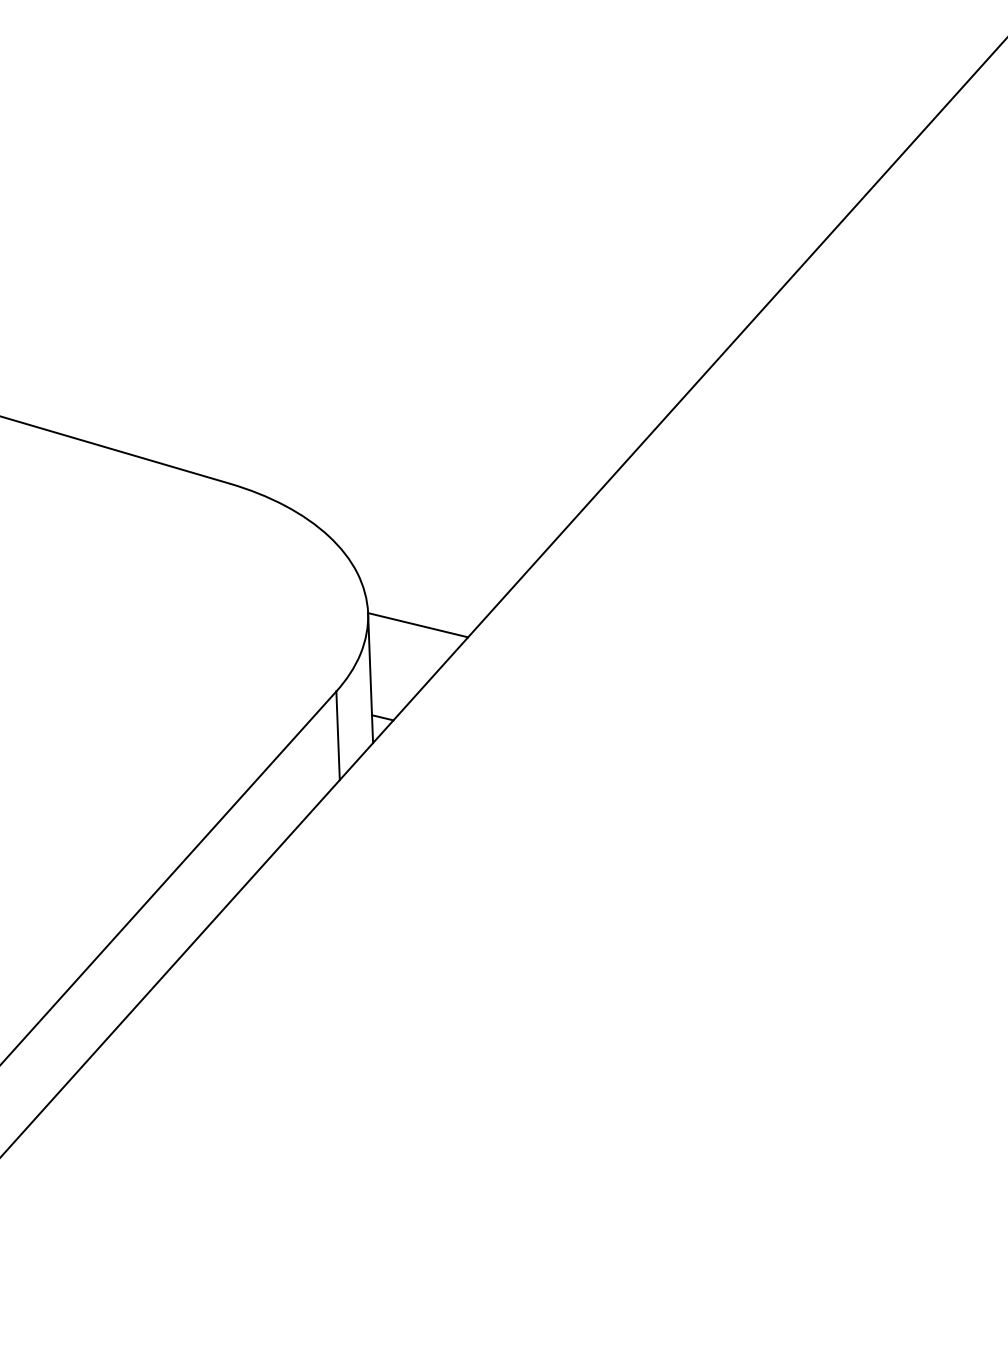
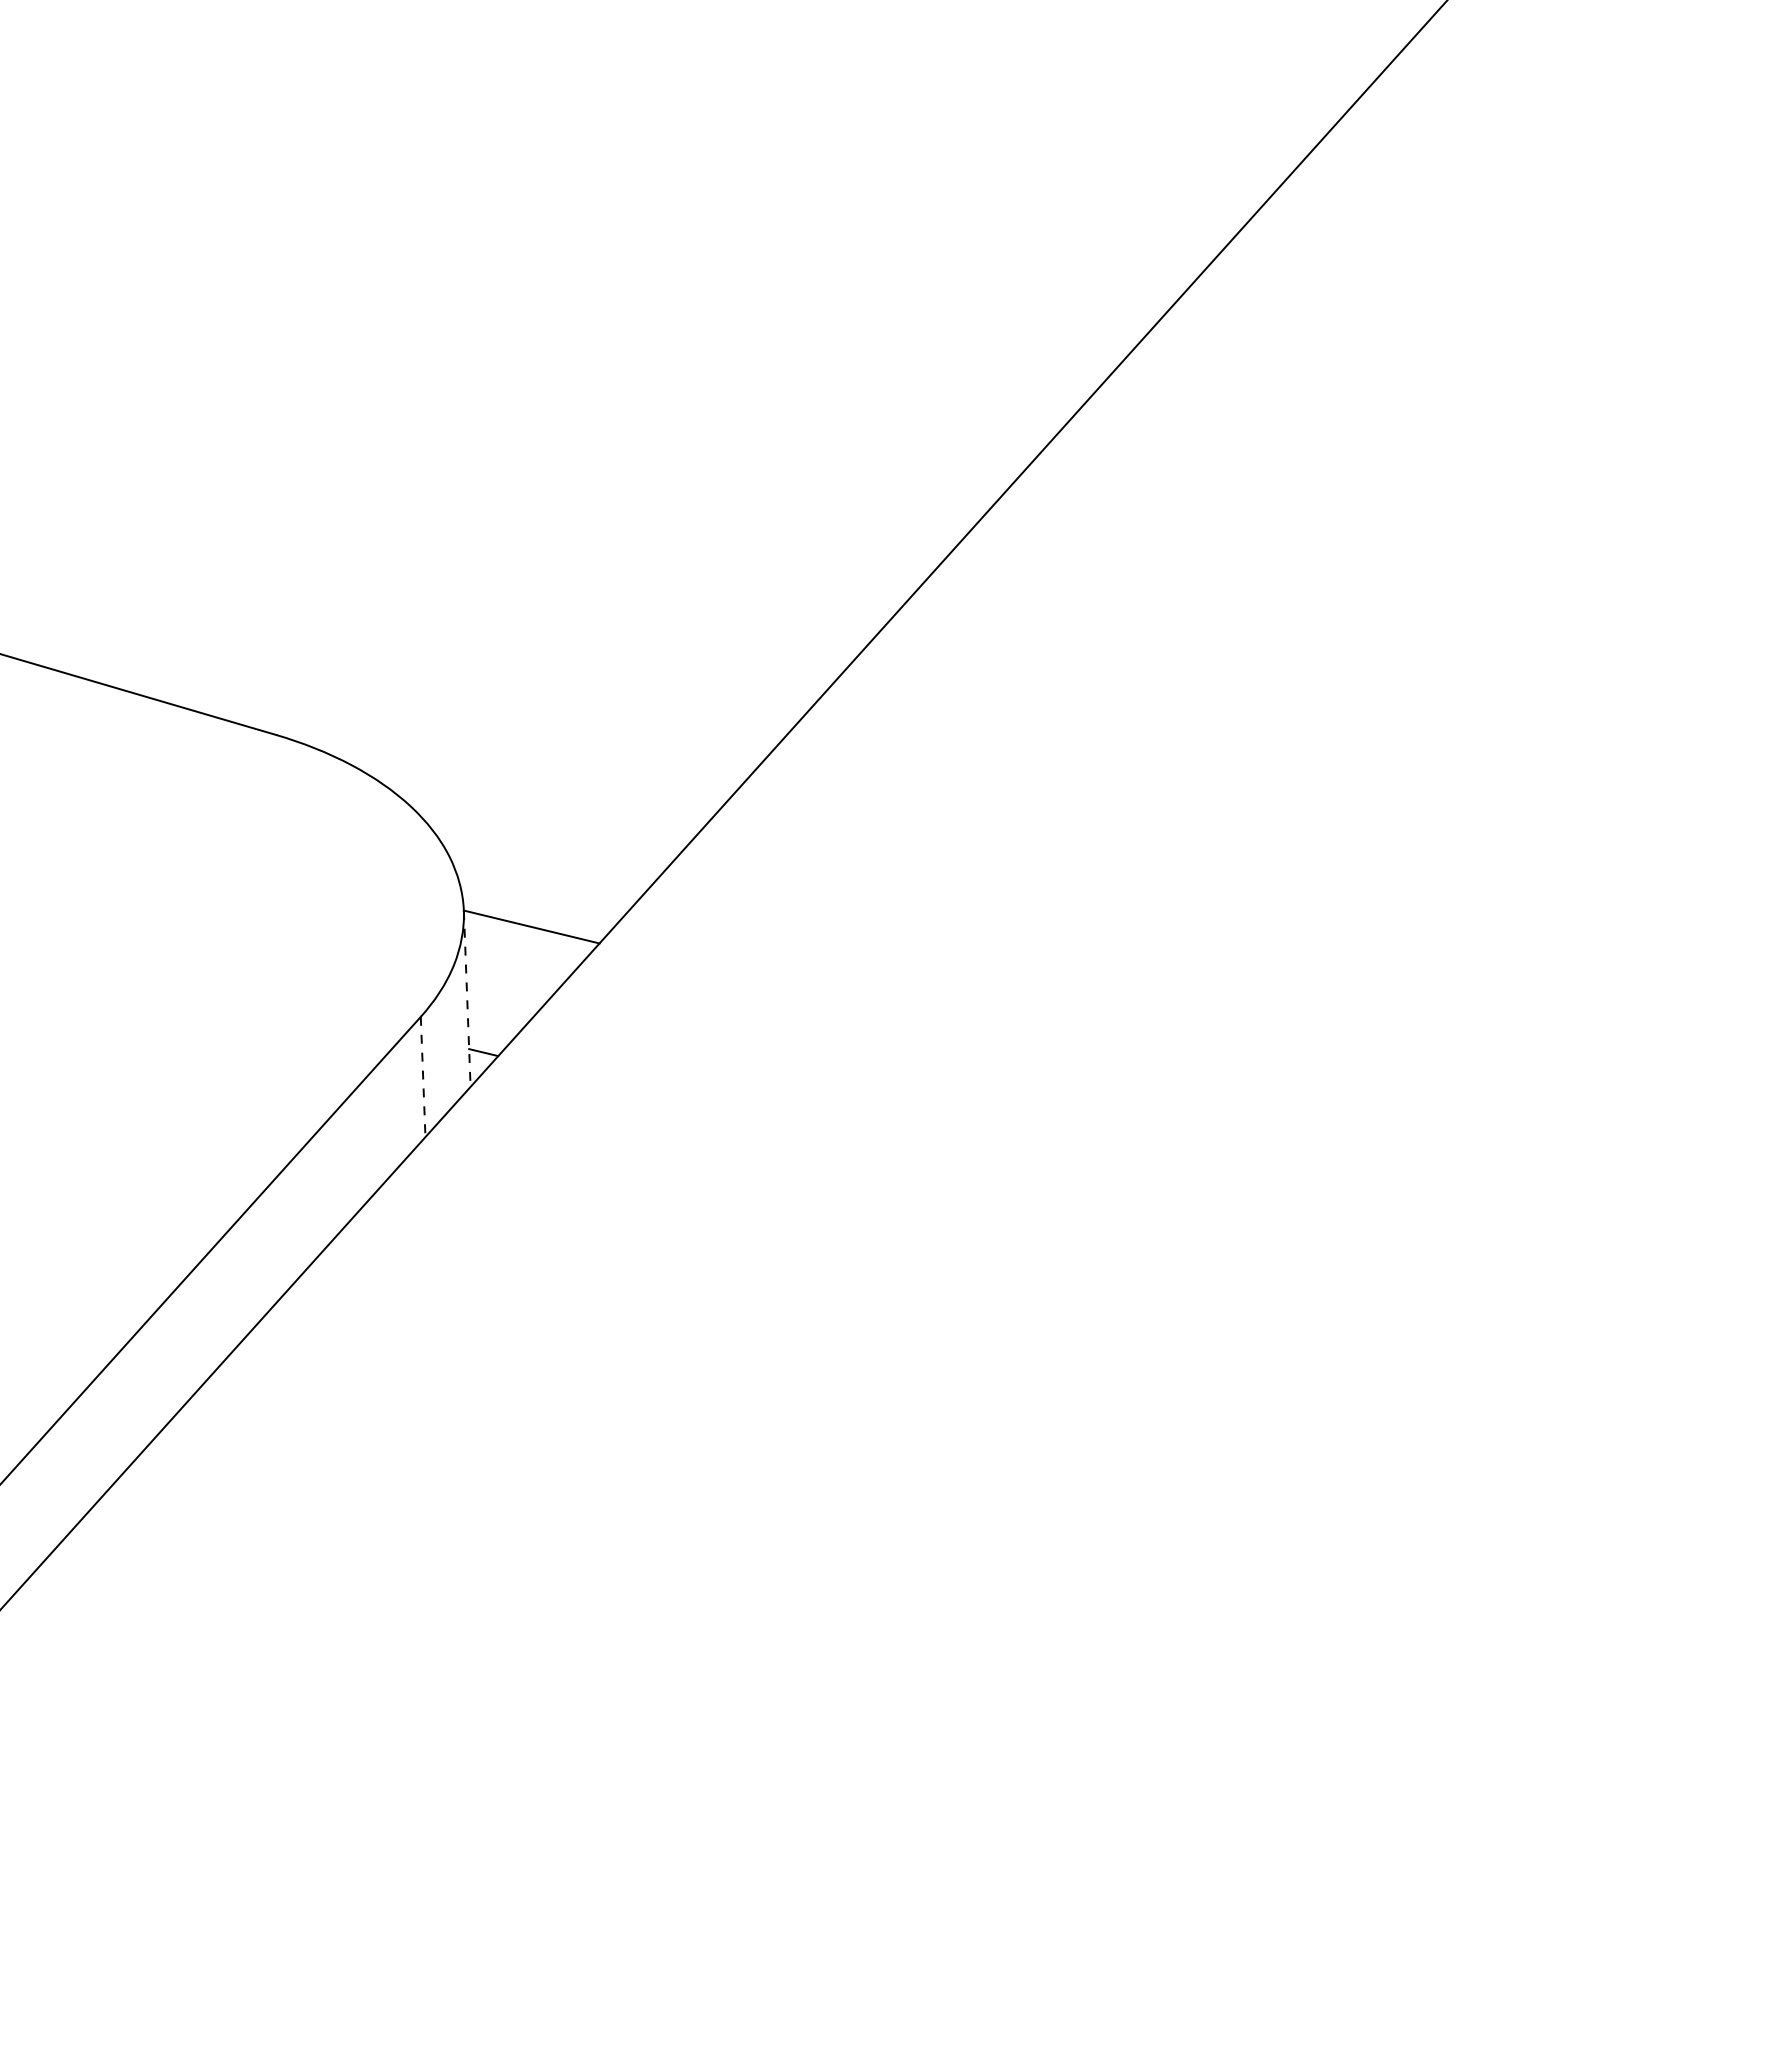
line: (370, 678) -> (467, 999), solid -> dashed
line: (338, 736) -> (423, 1077), solid -> dashed

